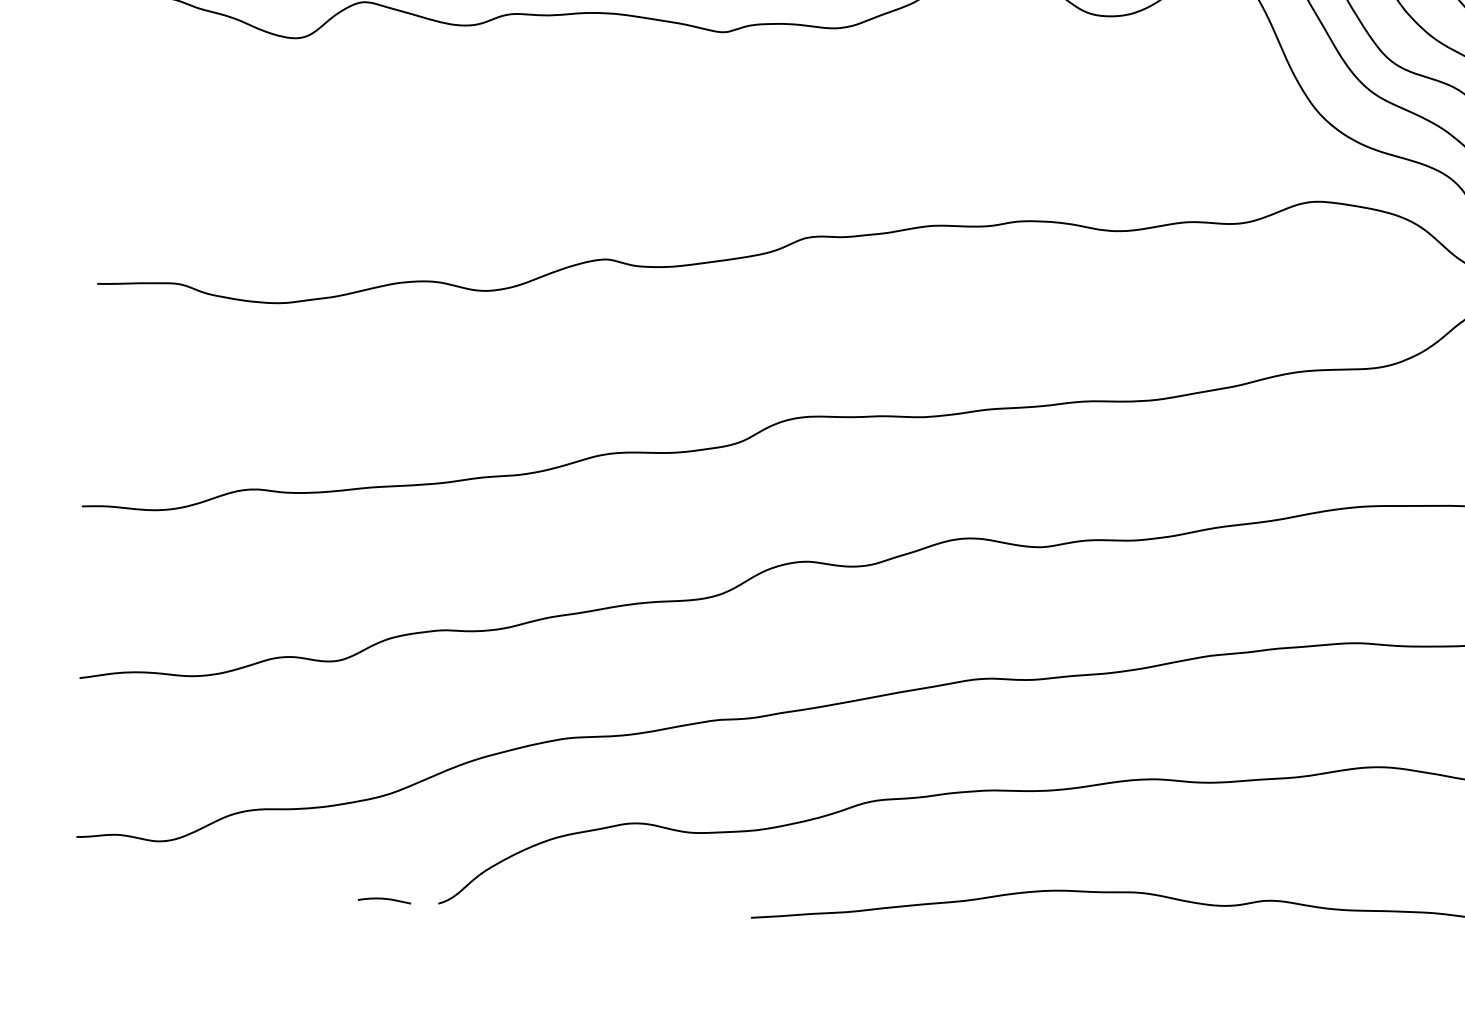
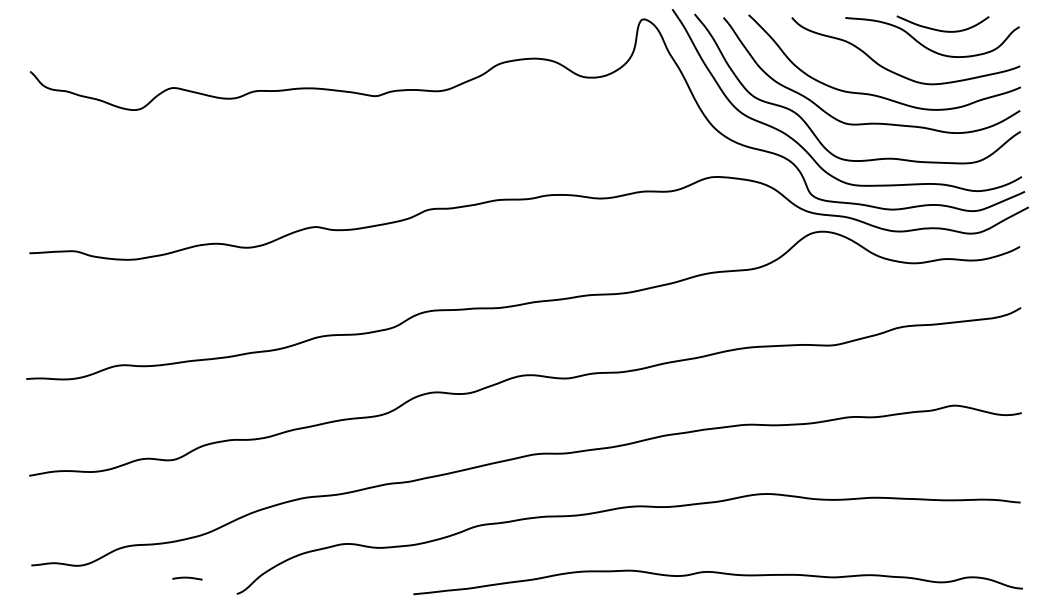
curve: (384, 900) -> (187, 578), moved

